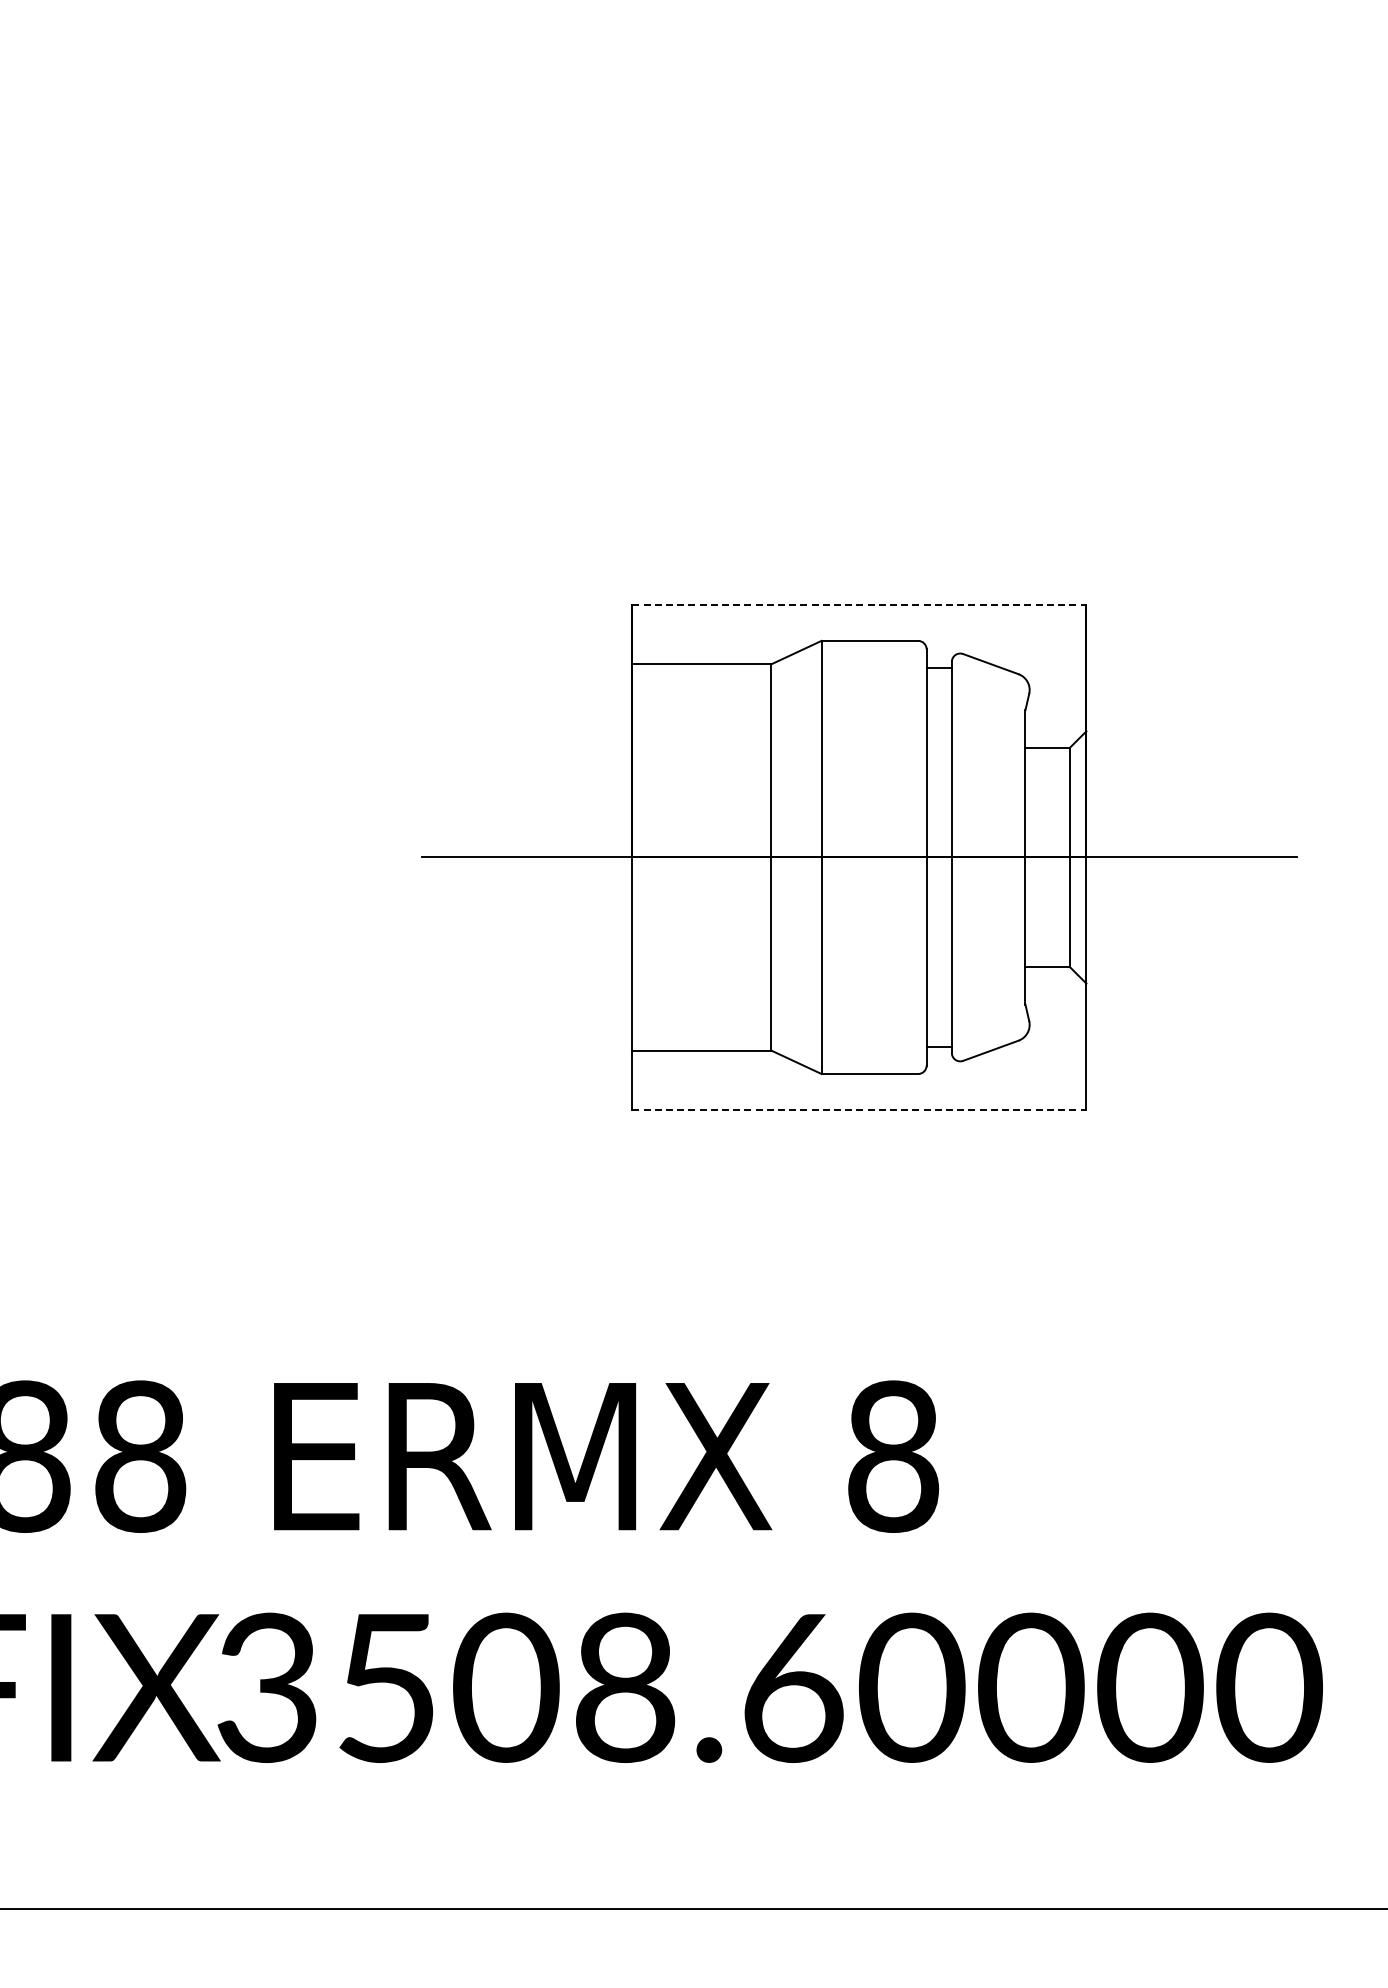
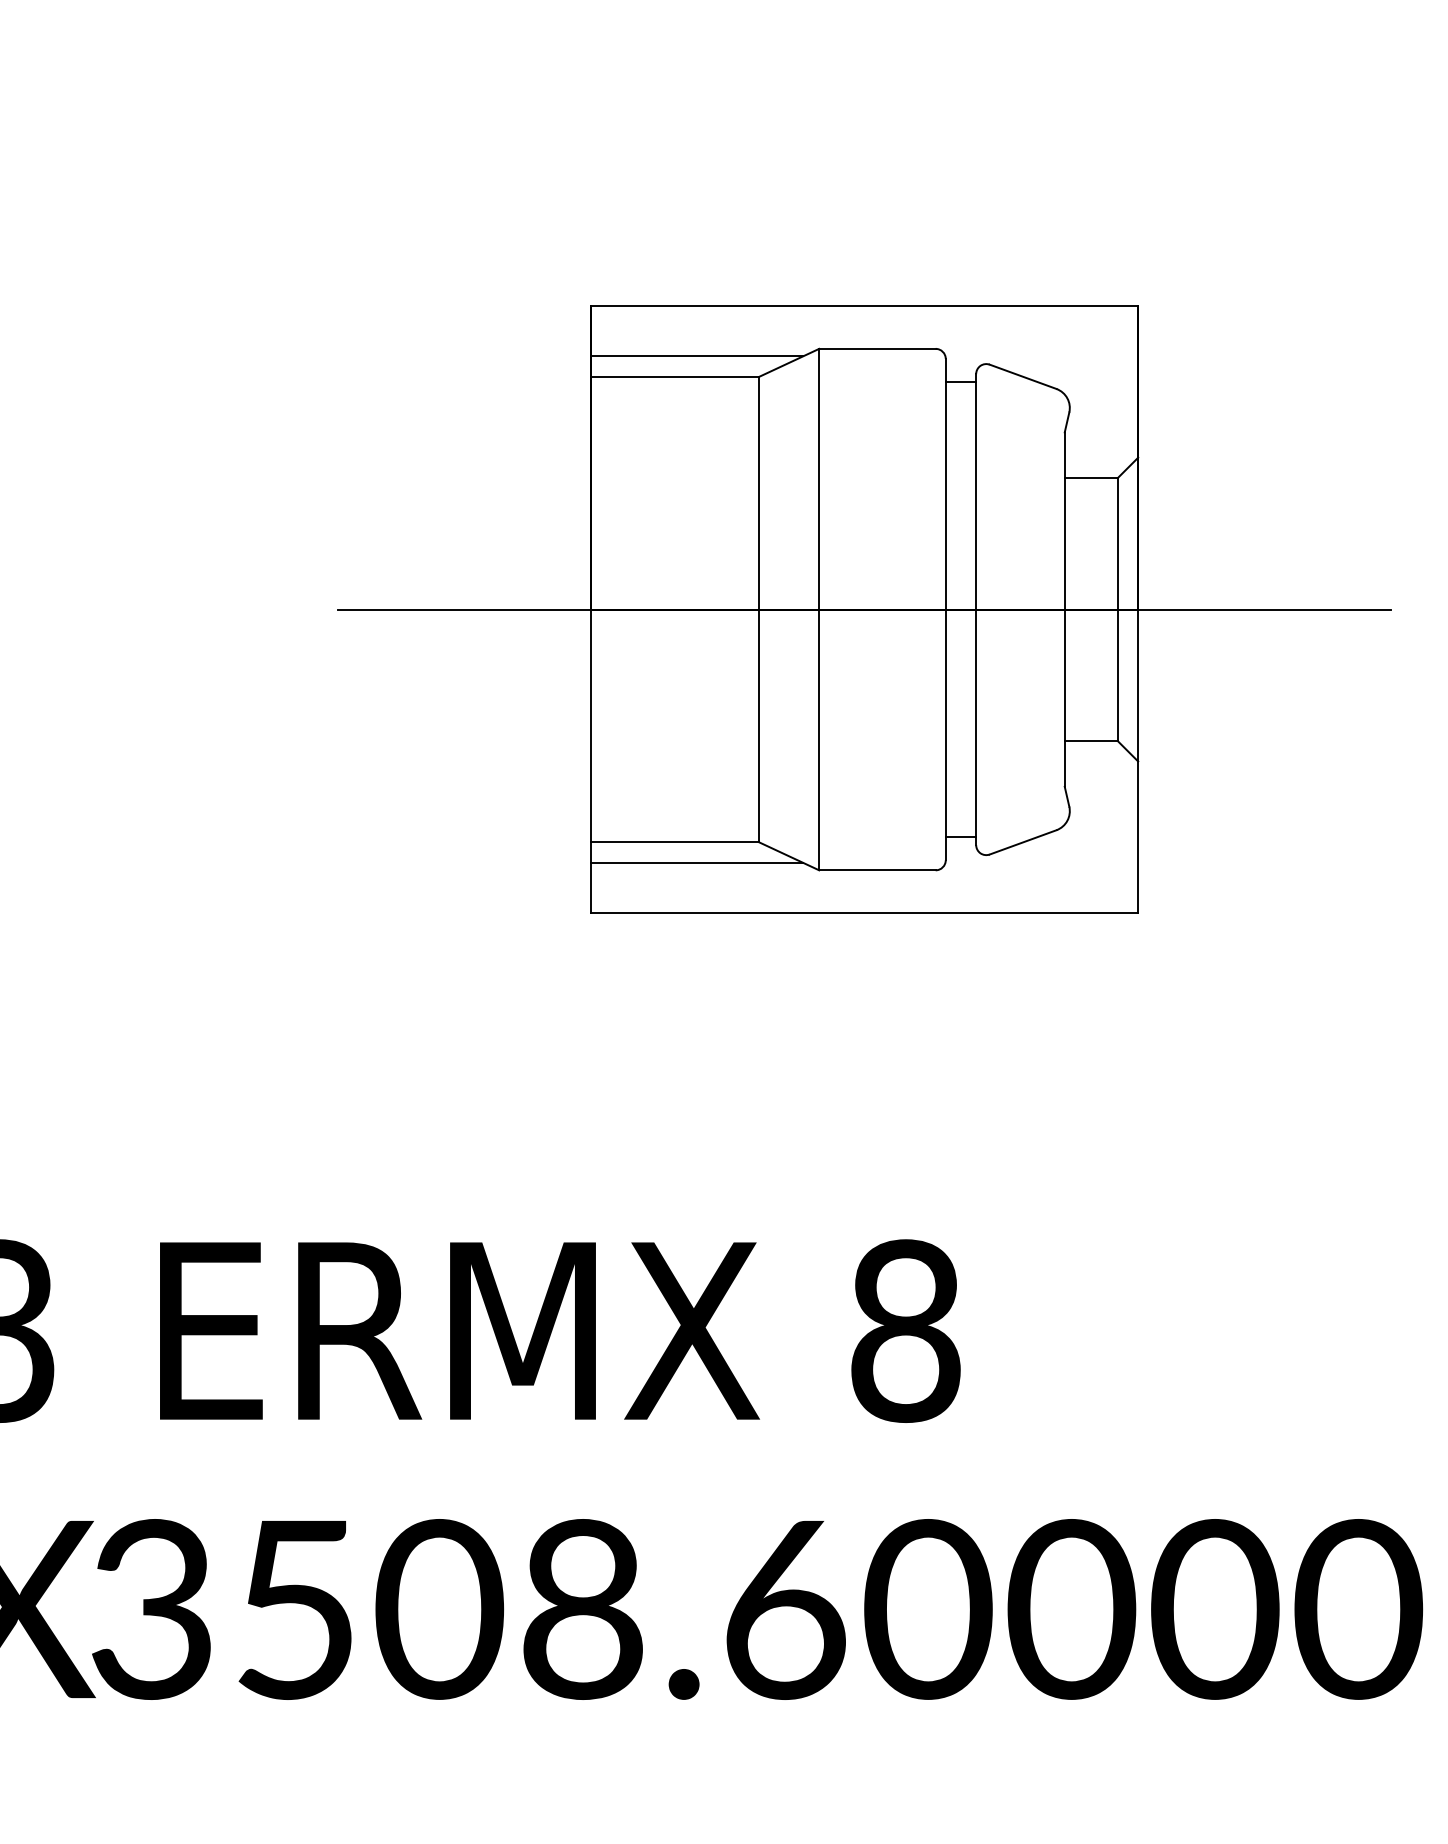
line: (859, 605) -> (864, 306), dashed -> solid
line: (719, 647) -> (696, 356), added
line: (719, 1067) -> (696, 862), added
line: (859, 1109) -> (864, 913), dashed -> solid

